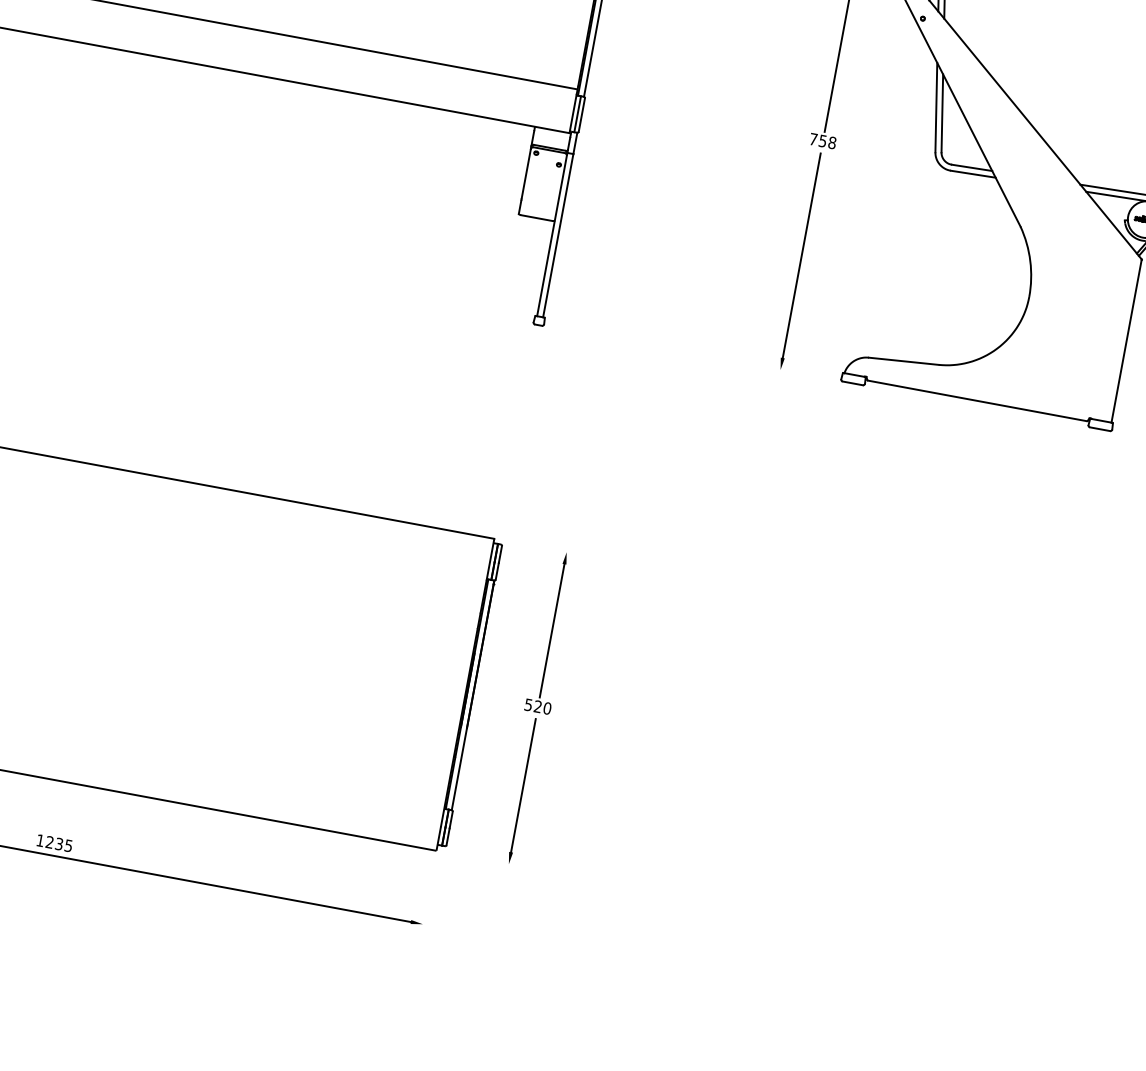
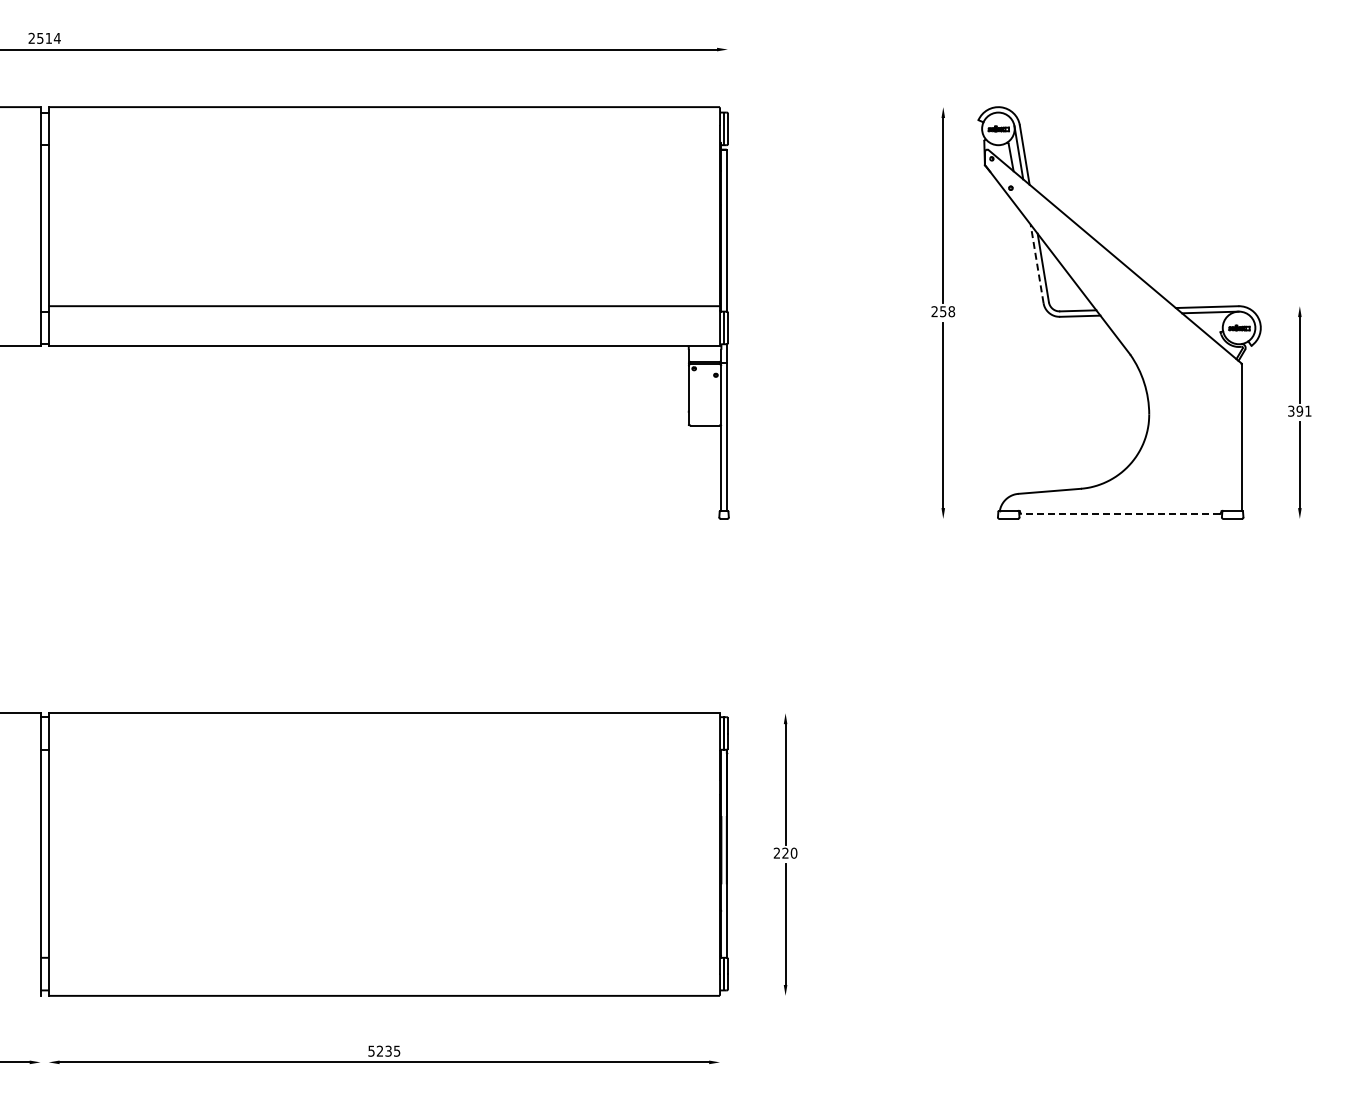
line: (936, 107) -> (1037, 263), solid -> dashed
text: (813, 139) -> (934, 311), 758 -> 258
line: (977, 401) -> (1120, 514), solid -> dashed
text: (528, 704) -> (776, 852), 520 -> 220
text: (40, 839) -> (371, 1050), 1235 -> 5235

